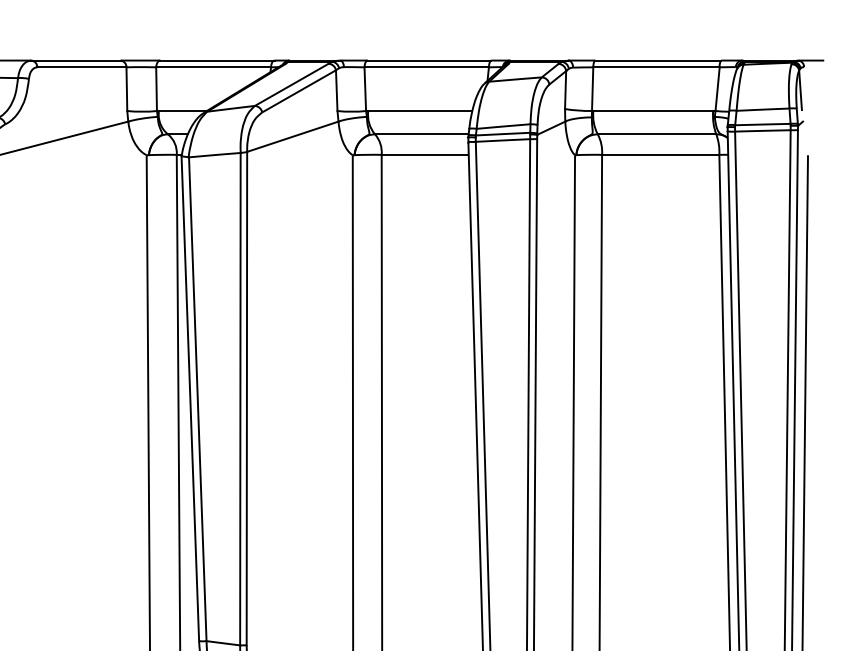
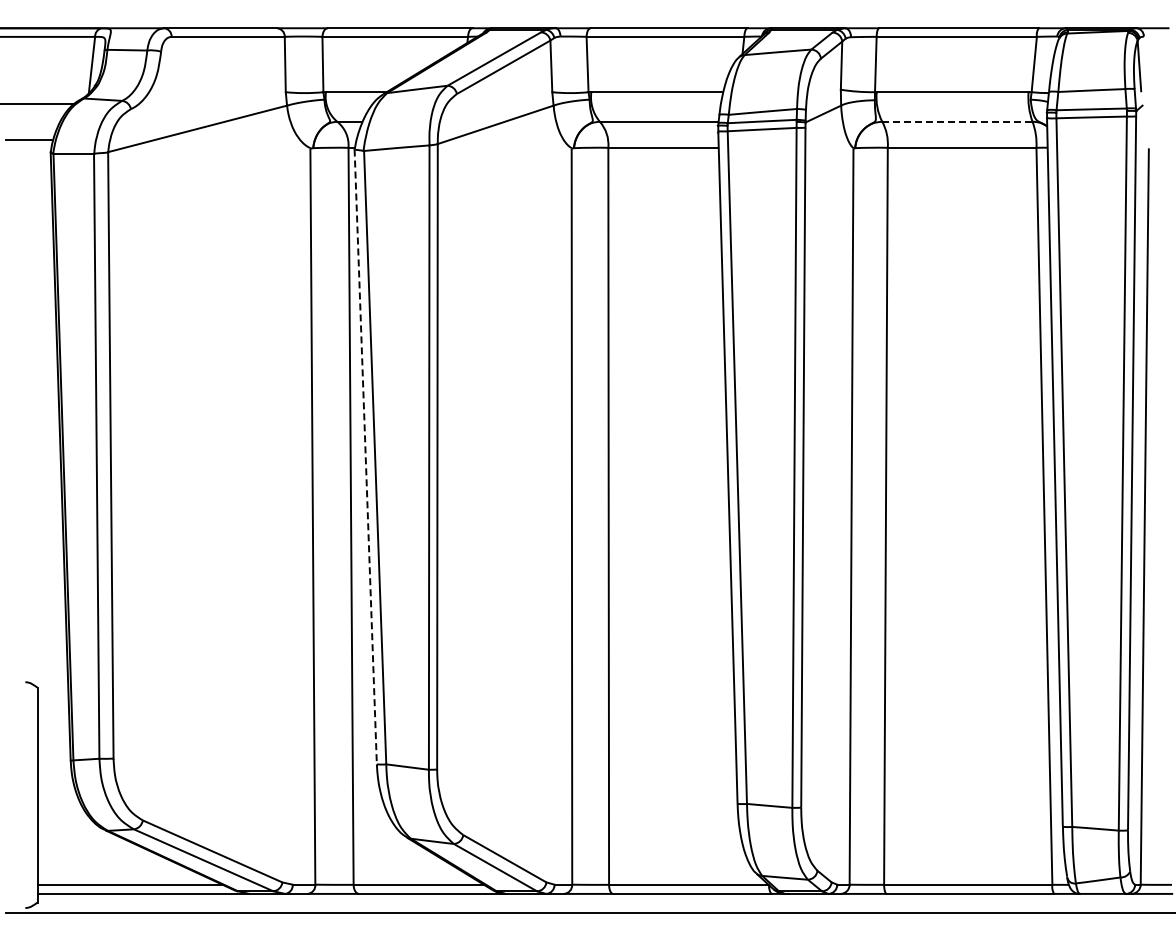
line: (657, 134) -> (957, 121), solid -> dashed
line: (190, 398) -> (365, 456), solid -> dashed

